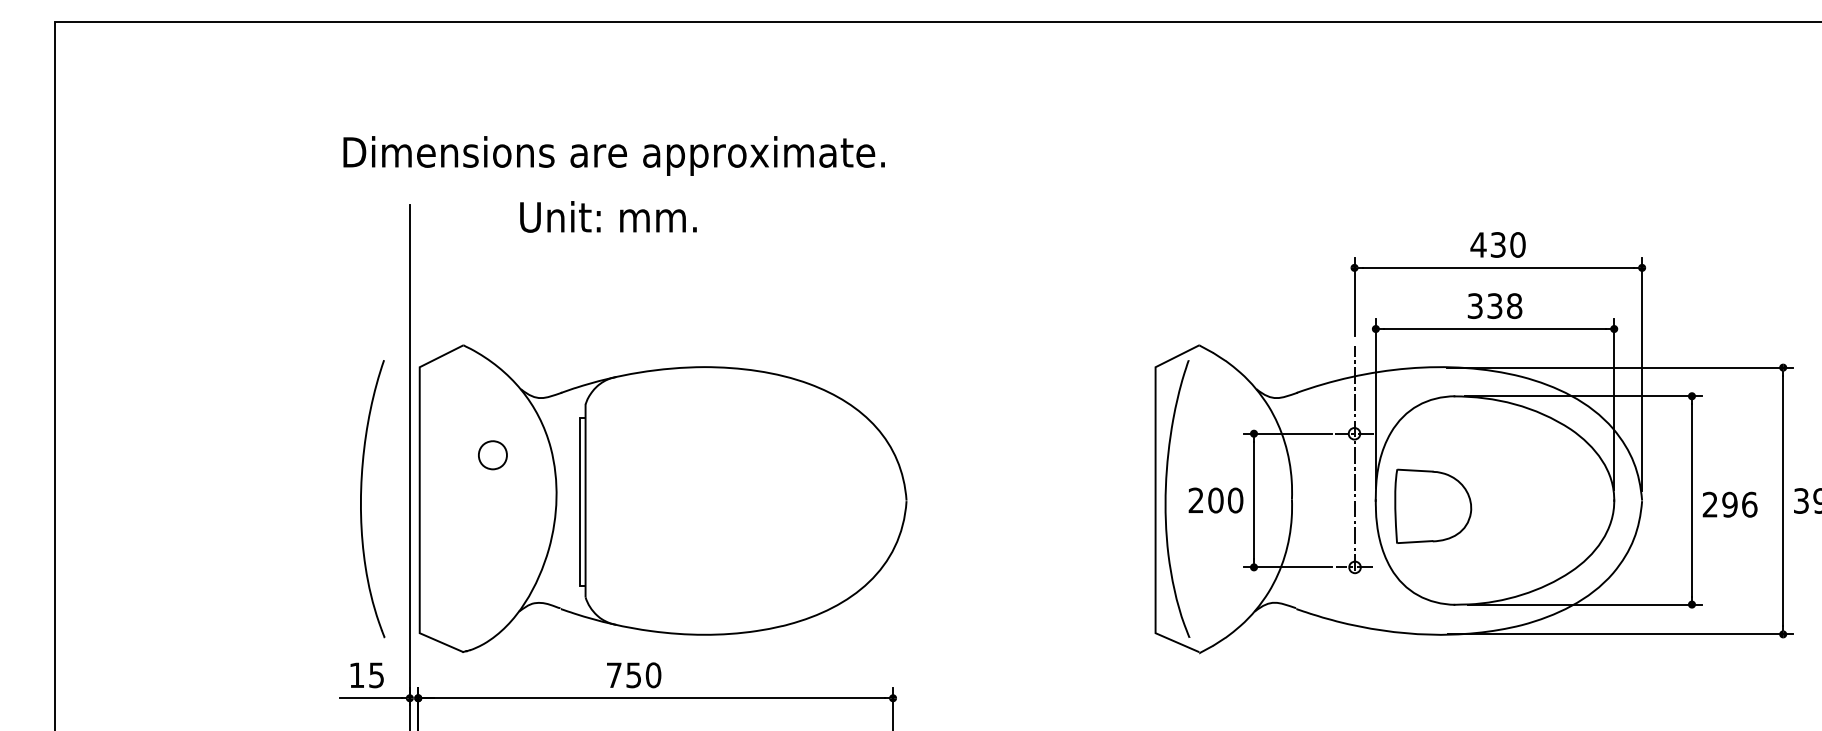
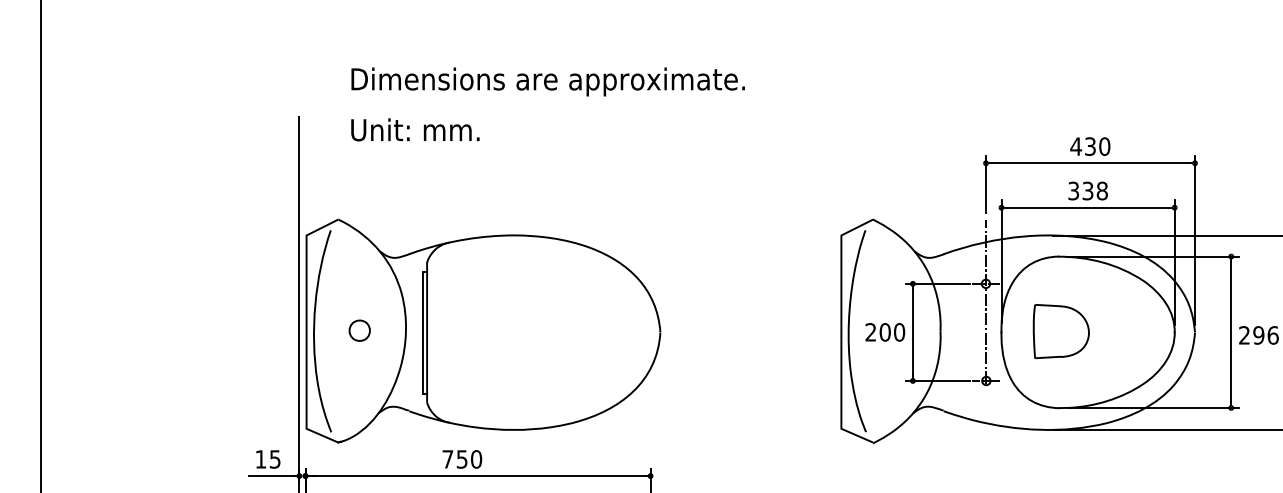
text: (613, 155) -> (547, 81), moved
text: (608, 216) -> (415, 129), moved
part: (492, 455) -> (359, 330), moved
curve: (361, 499) -> (314, 331), moved
part: (1433, 505) -> (1061, 330), moved

